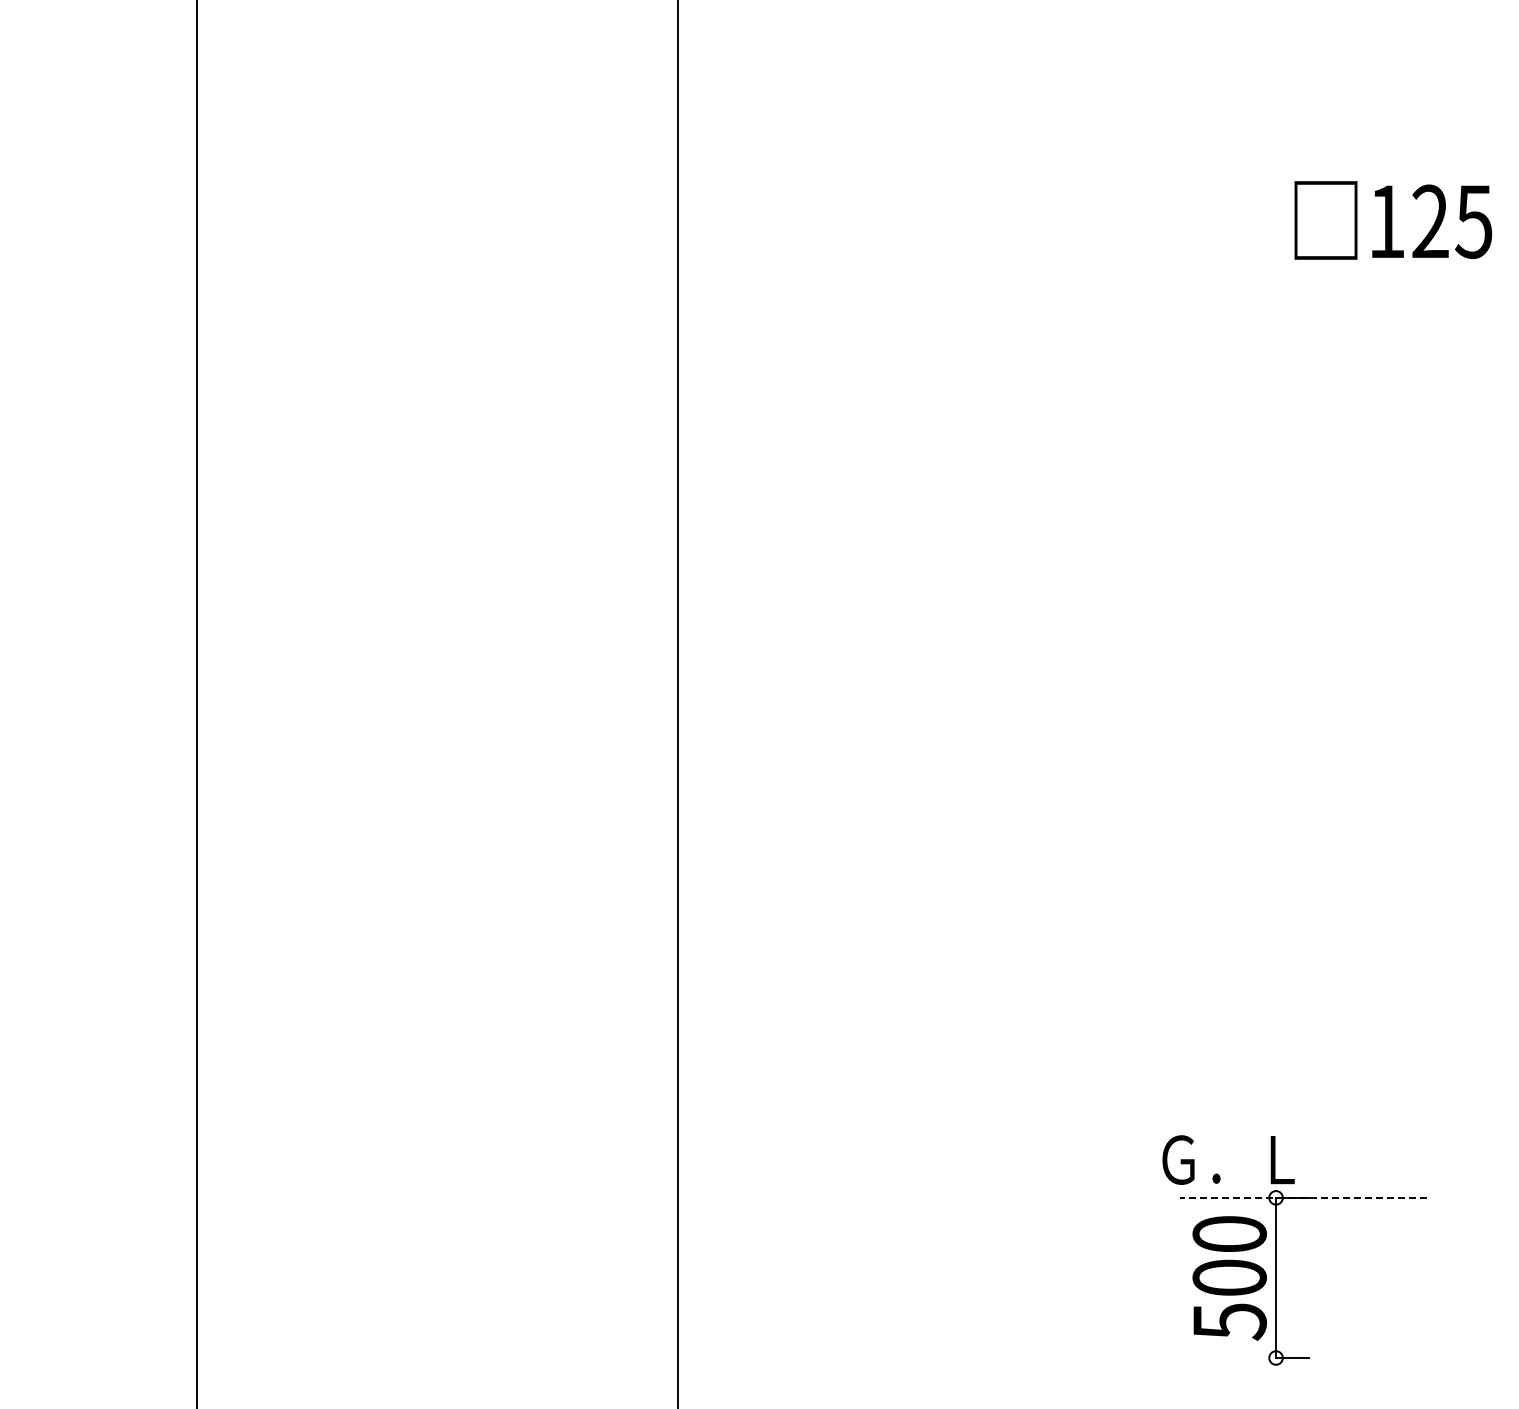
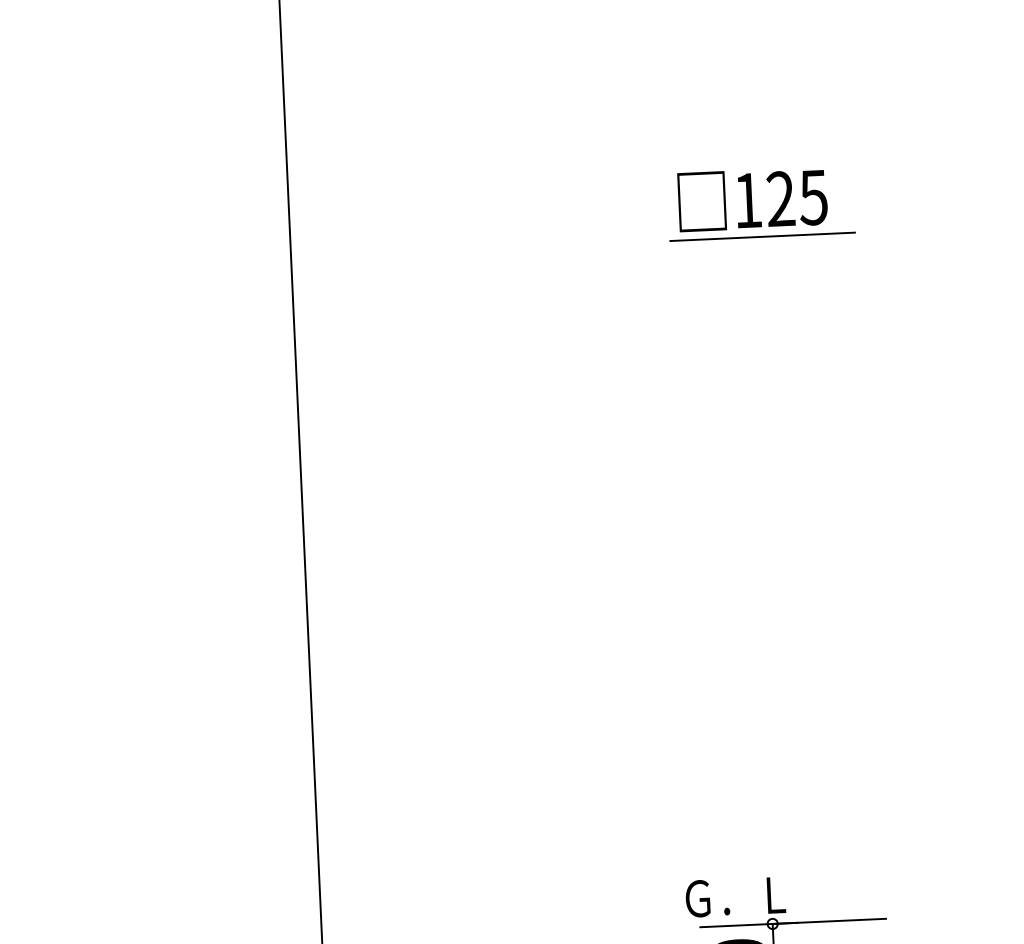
text: (1393, 220) -> (752, 199), moved
line: (1303, 286) -> (762, 236), added
line: (1302, 1197) -> (792, 922), dashed -> solid

